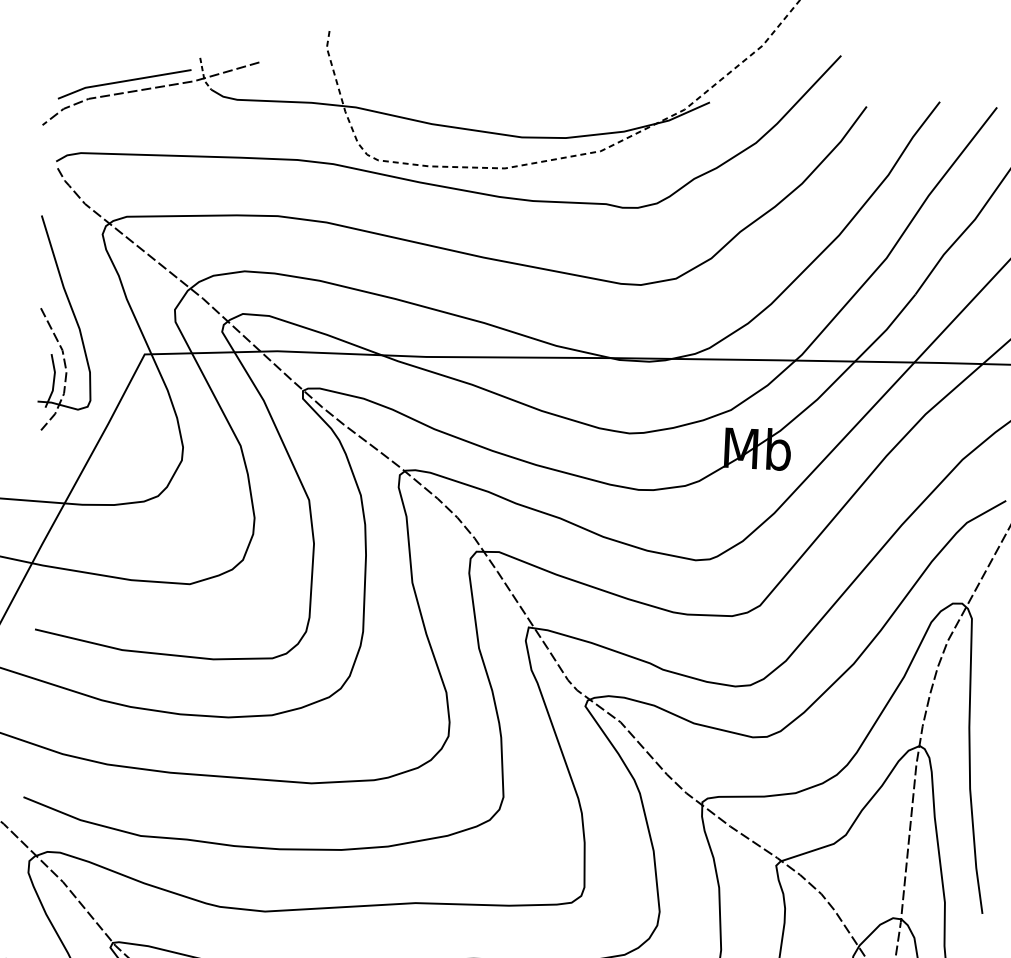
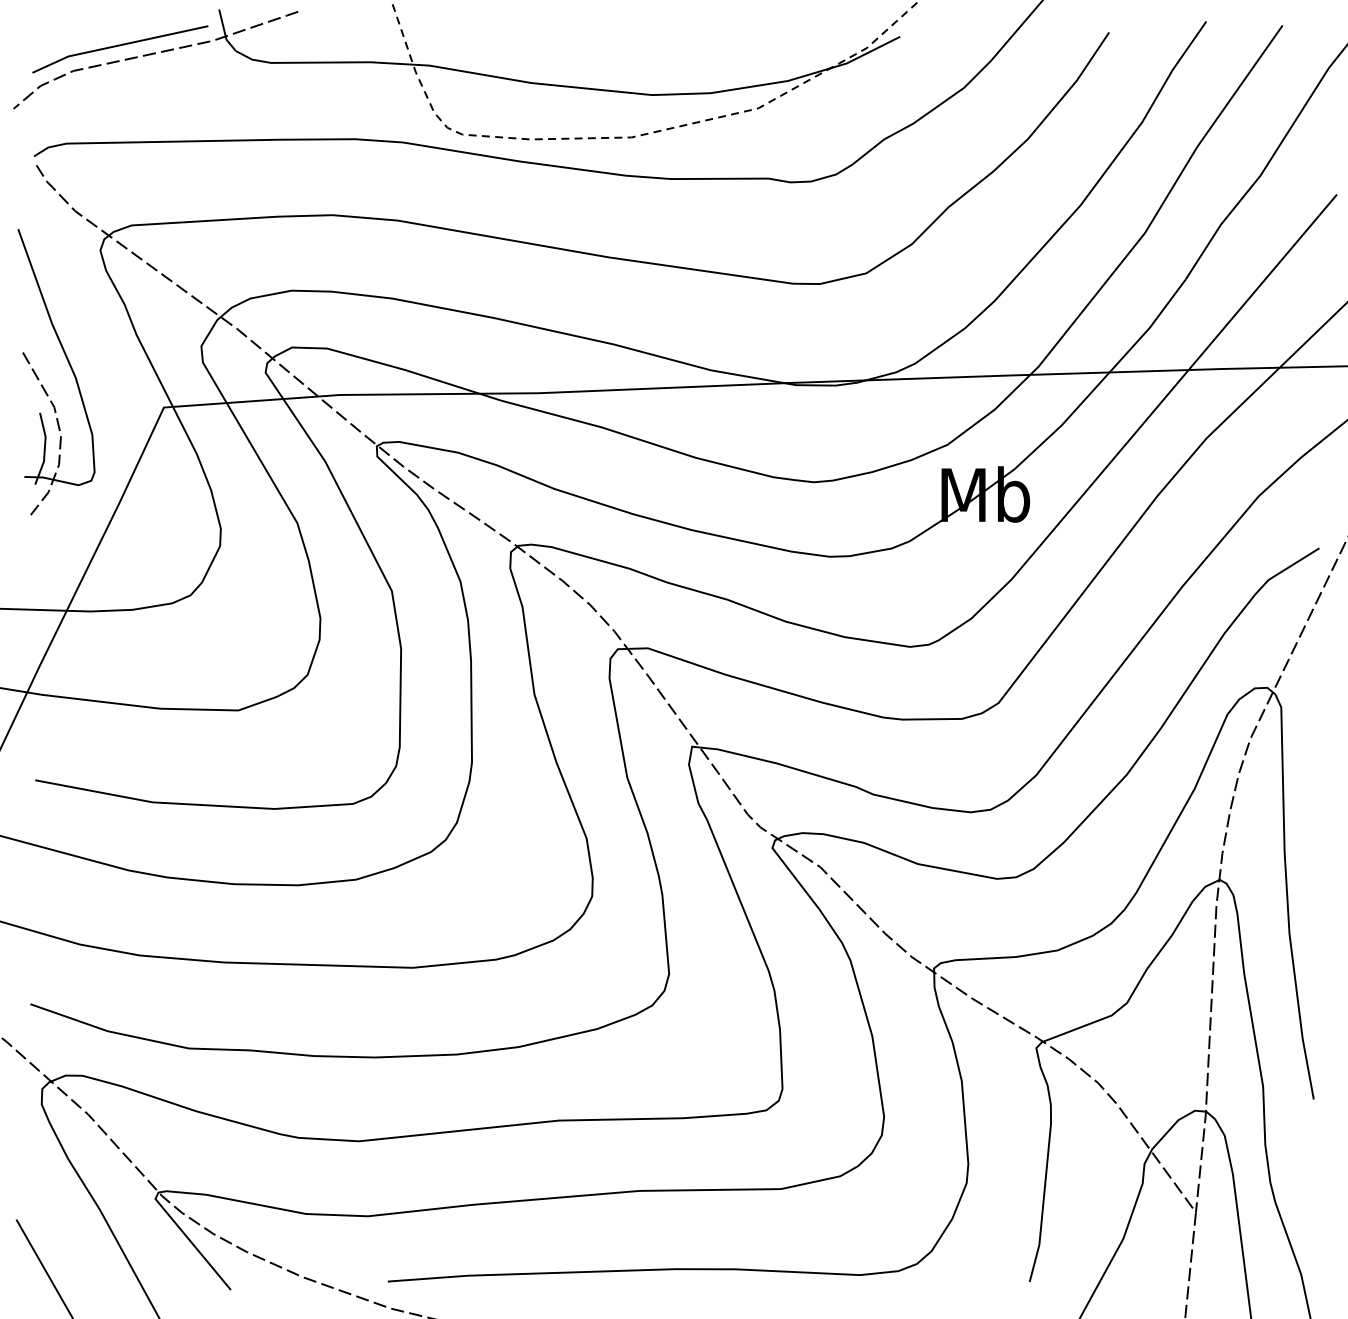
line: (203, 75) -> (224, 32), dashed -> solid

